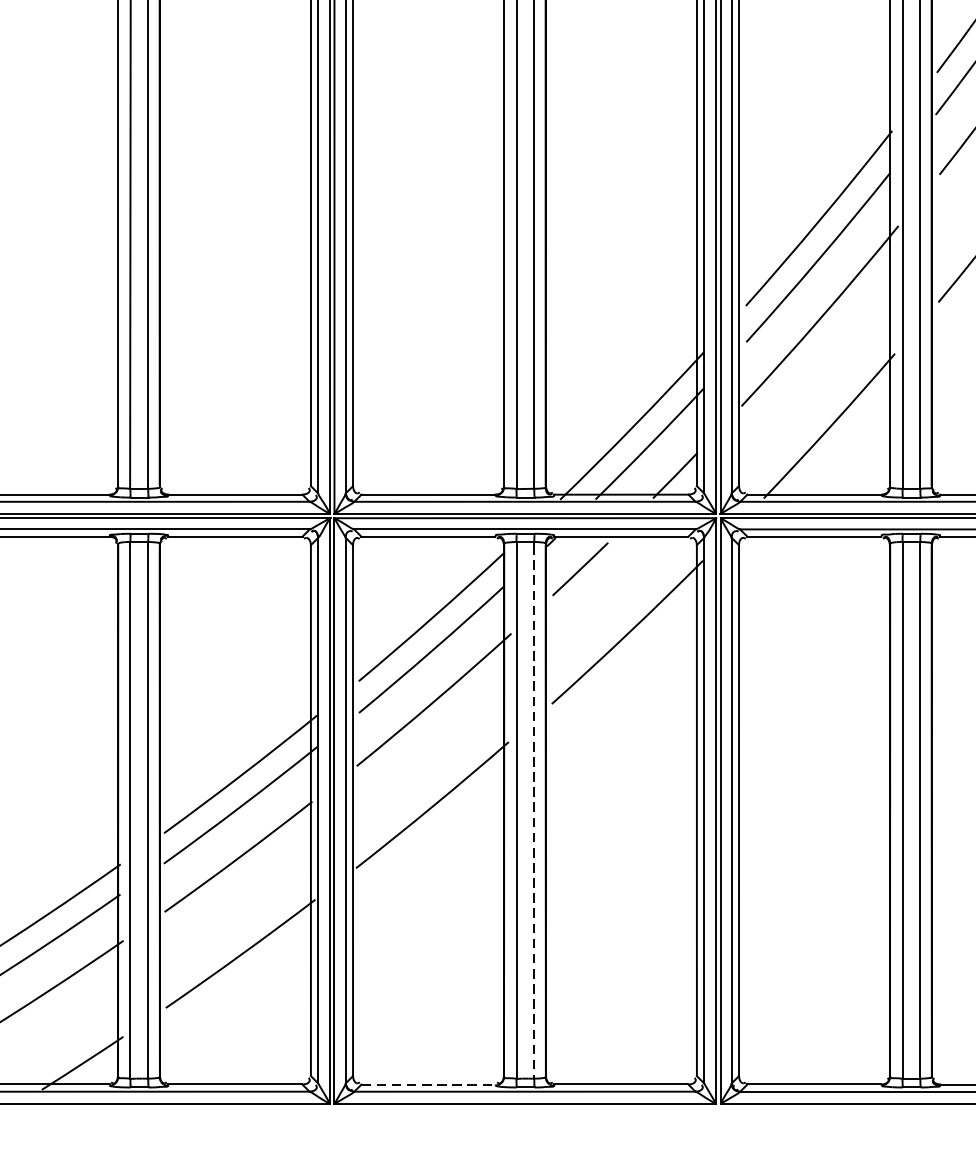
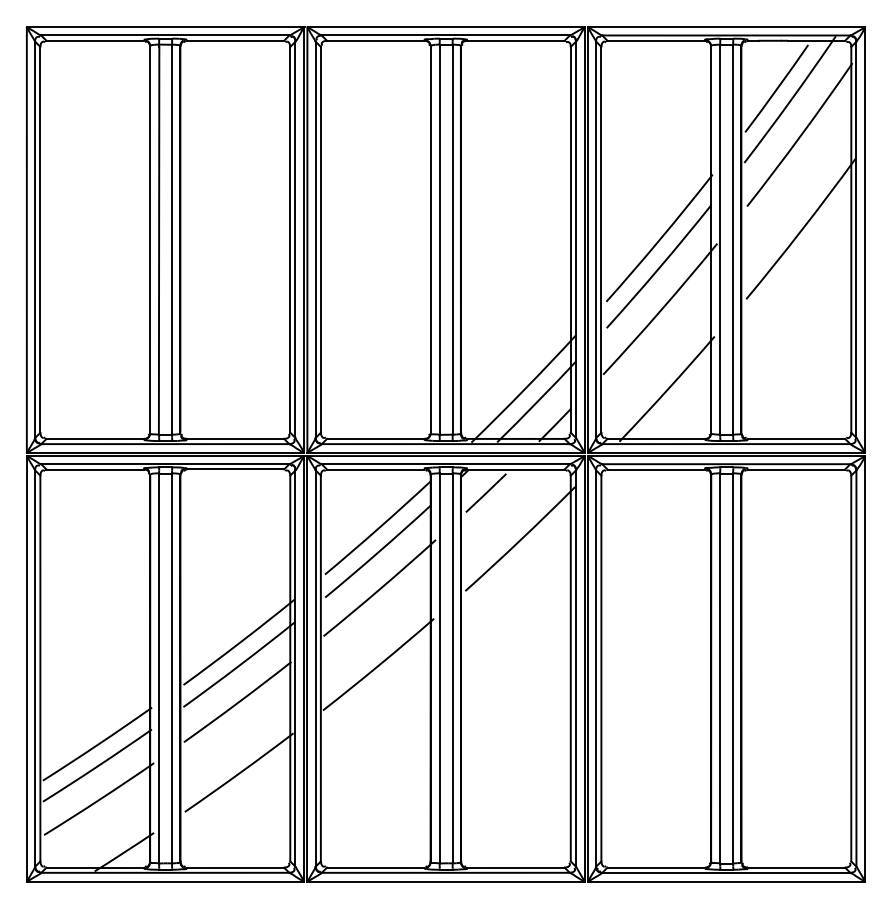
line: (534, 810) -> (452, 668), dashed -> solid
line: (428, 1084) -> (375, 867), dashed -> solid

